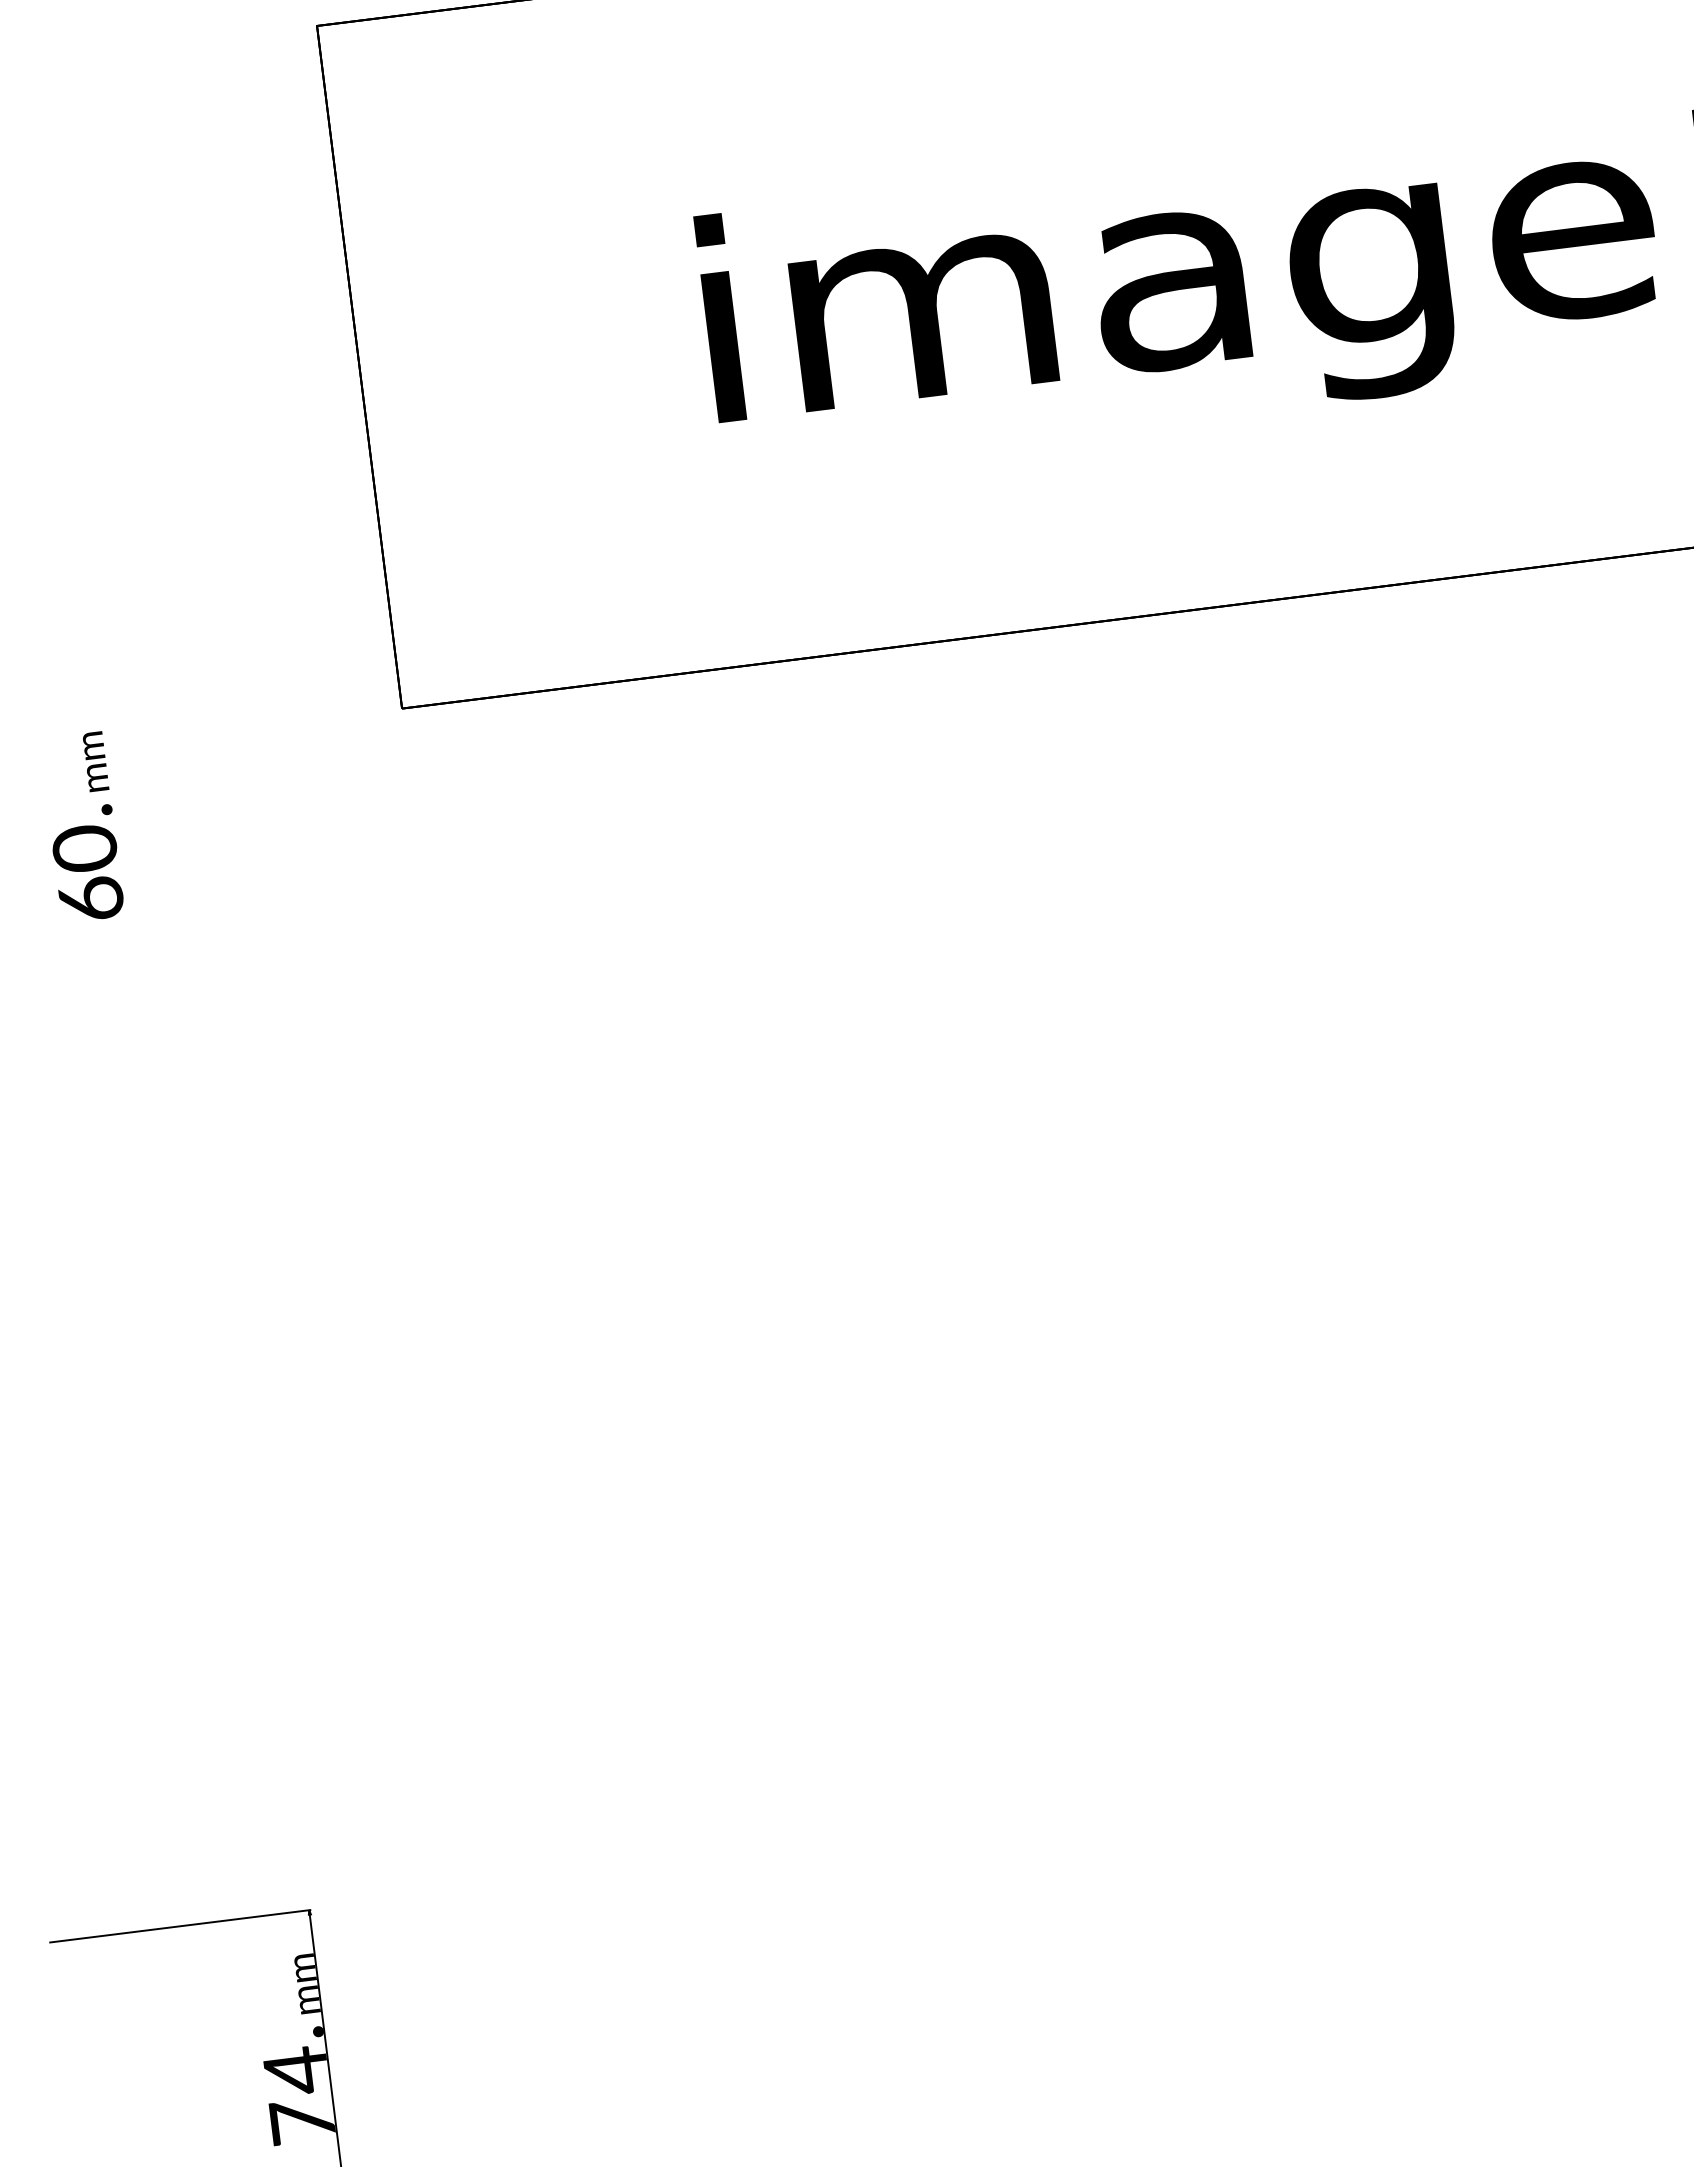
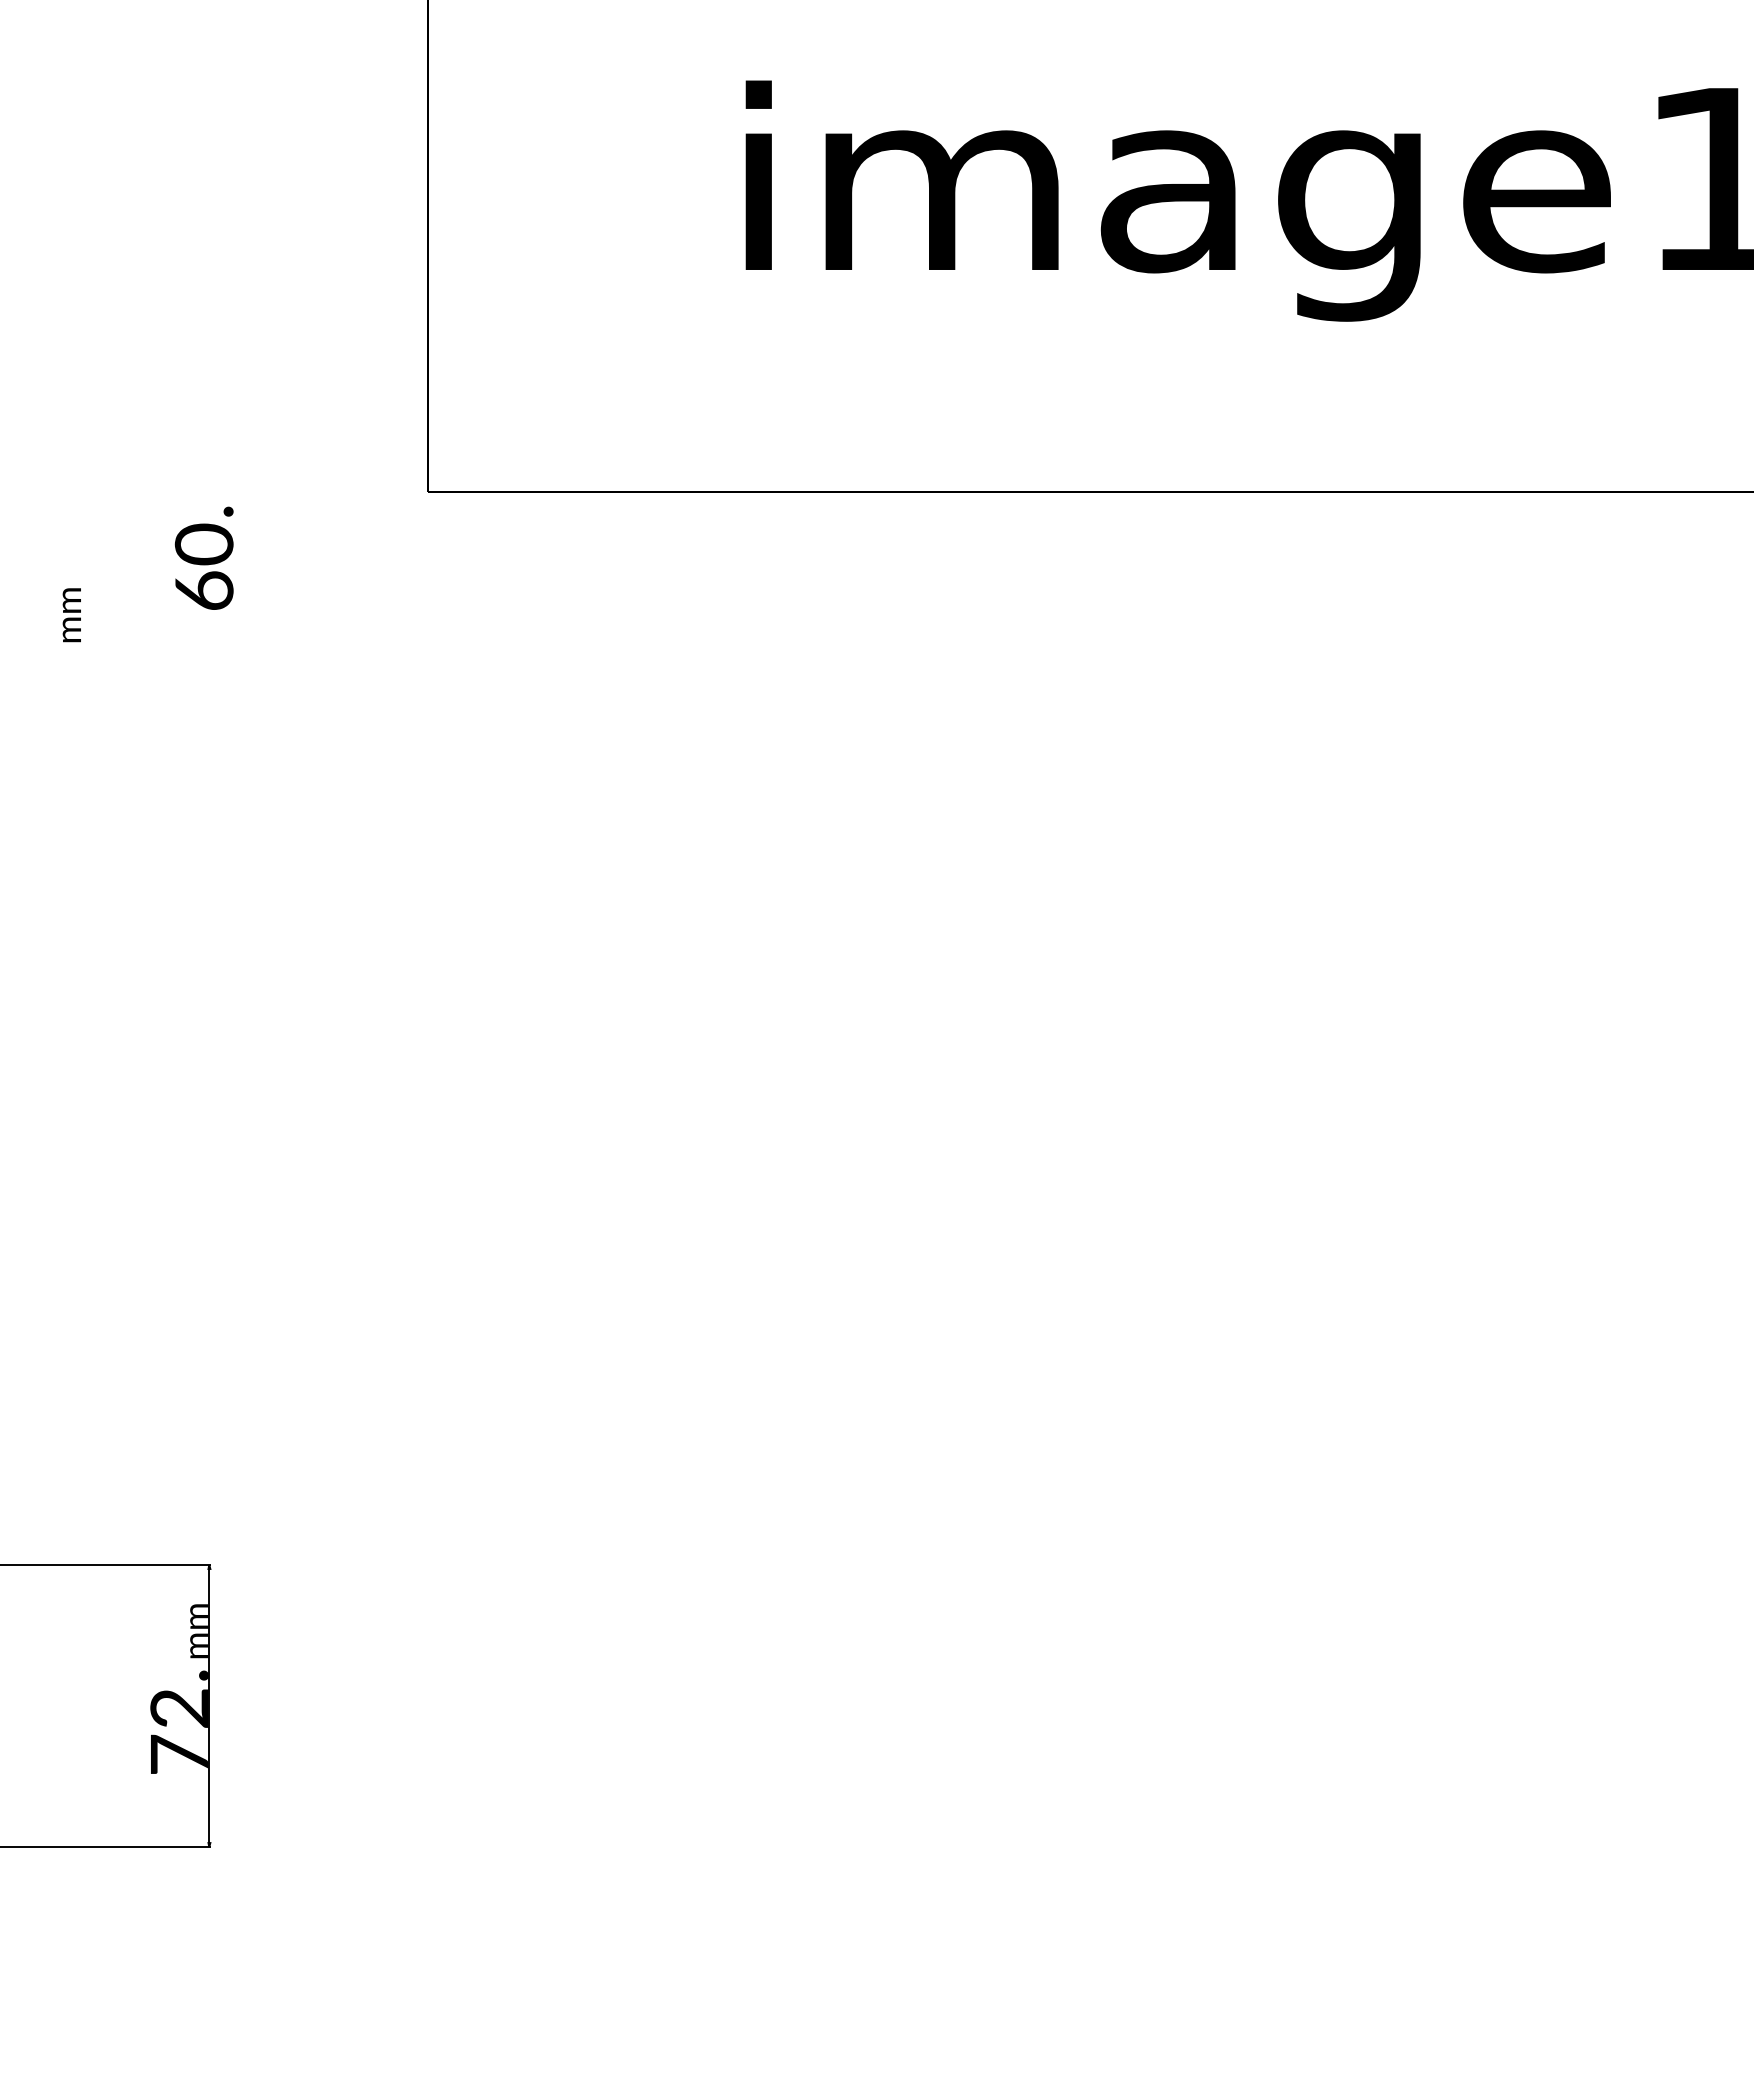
text: (95, 762) -> (71, 615), moved
text: (85, 863) -> (203, 557), moved
text: (295, 2071) -> (178, 1708), 74. -> 72.

